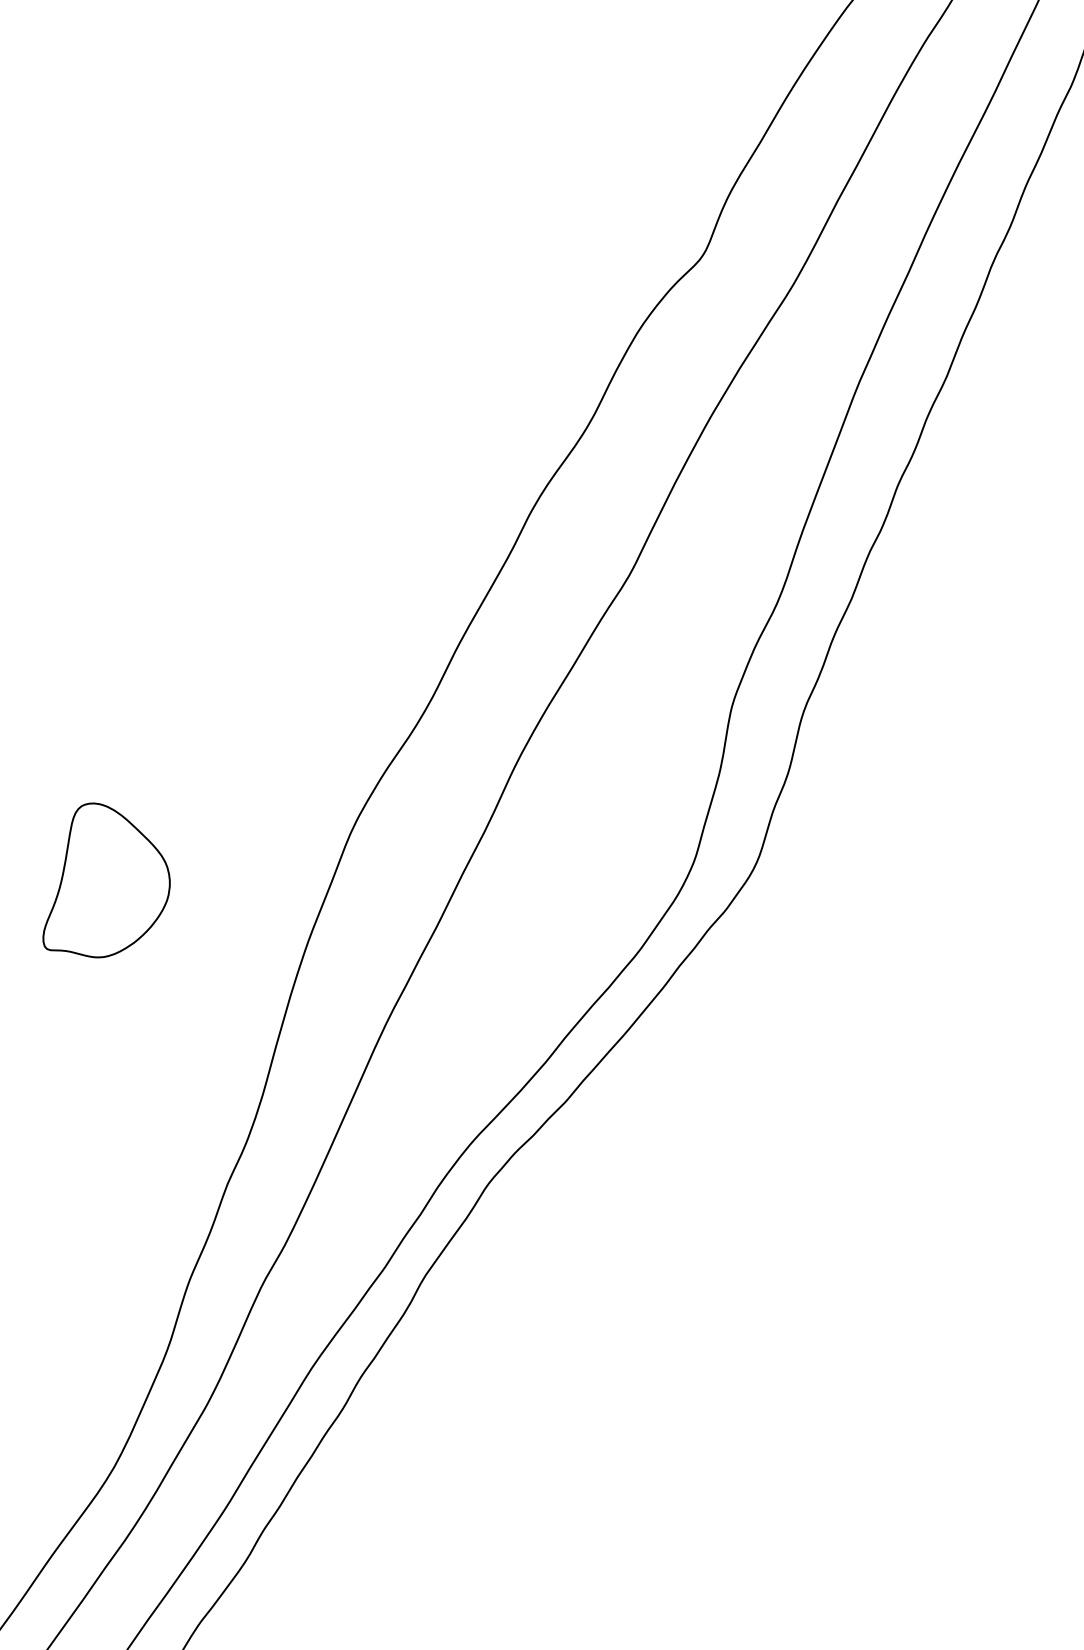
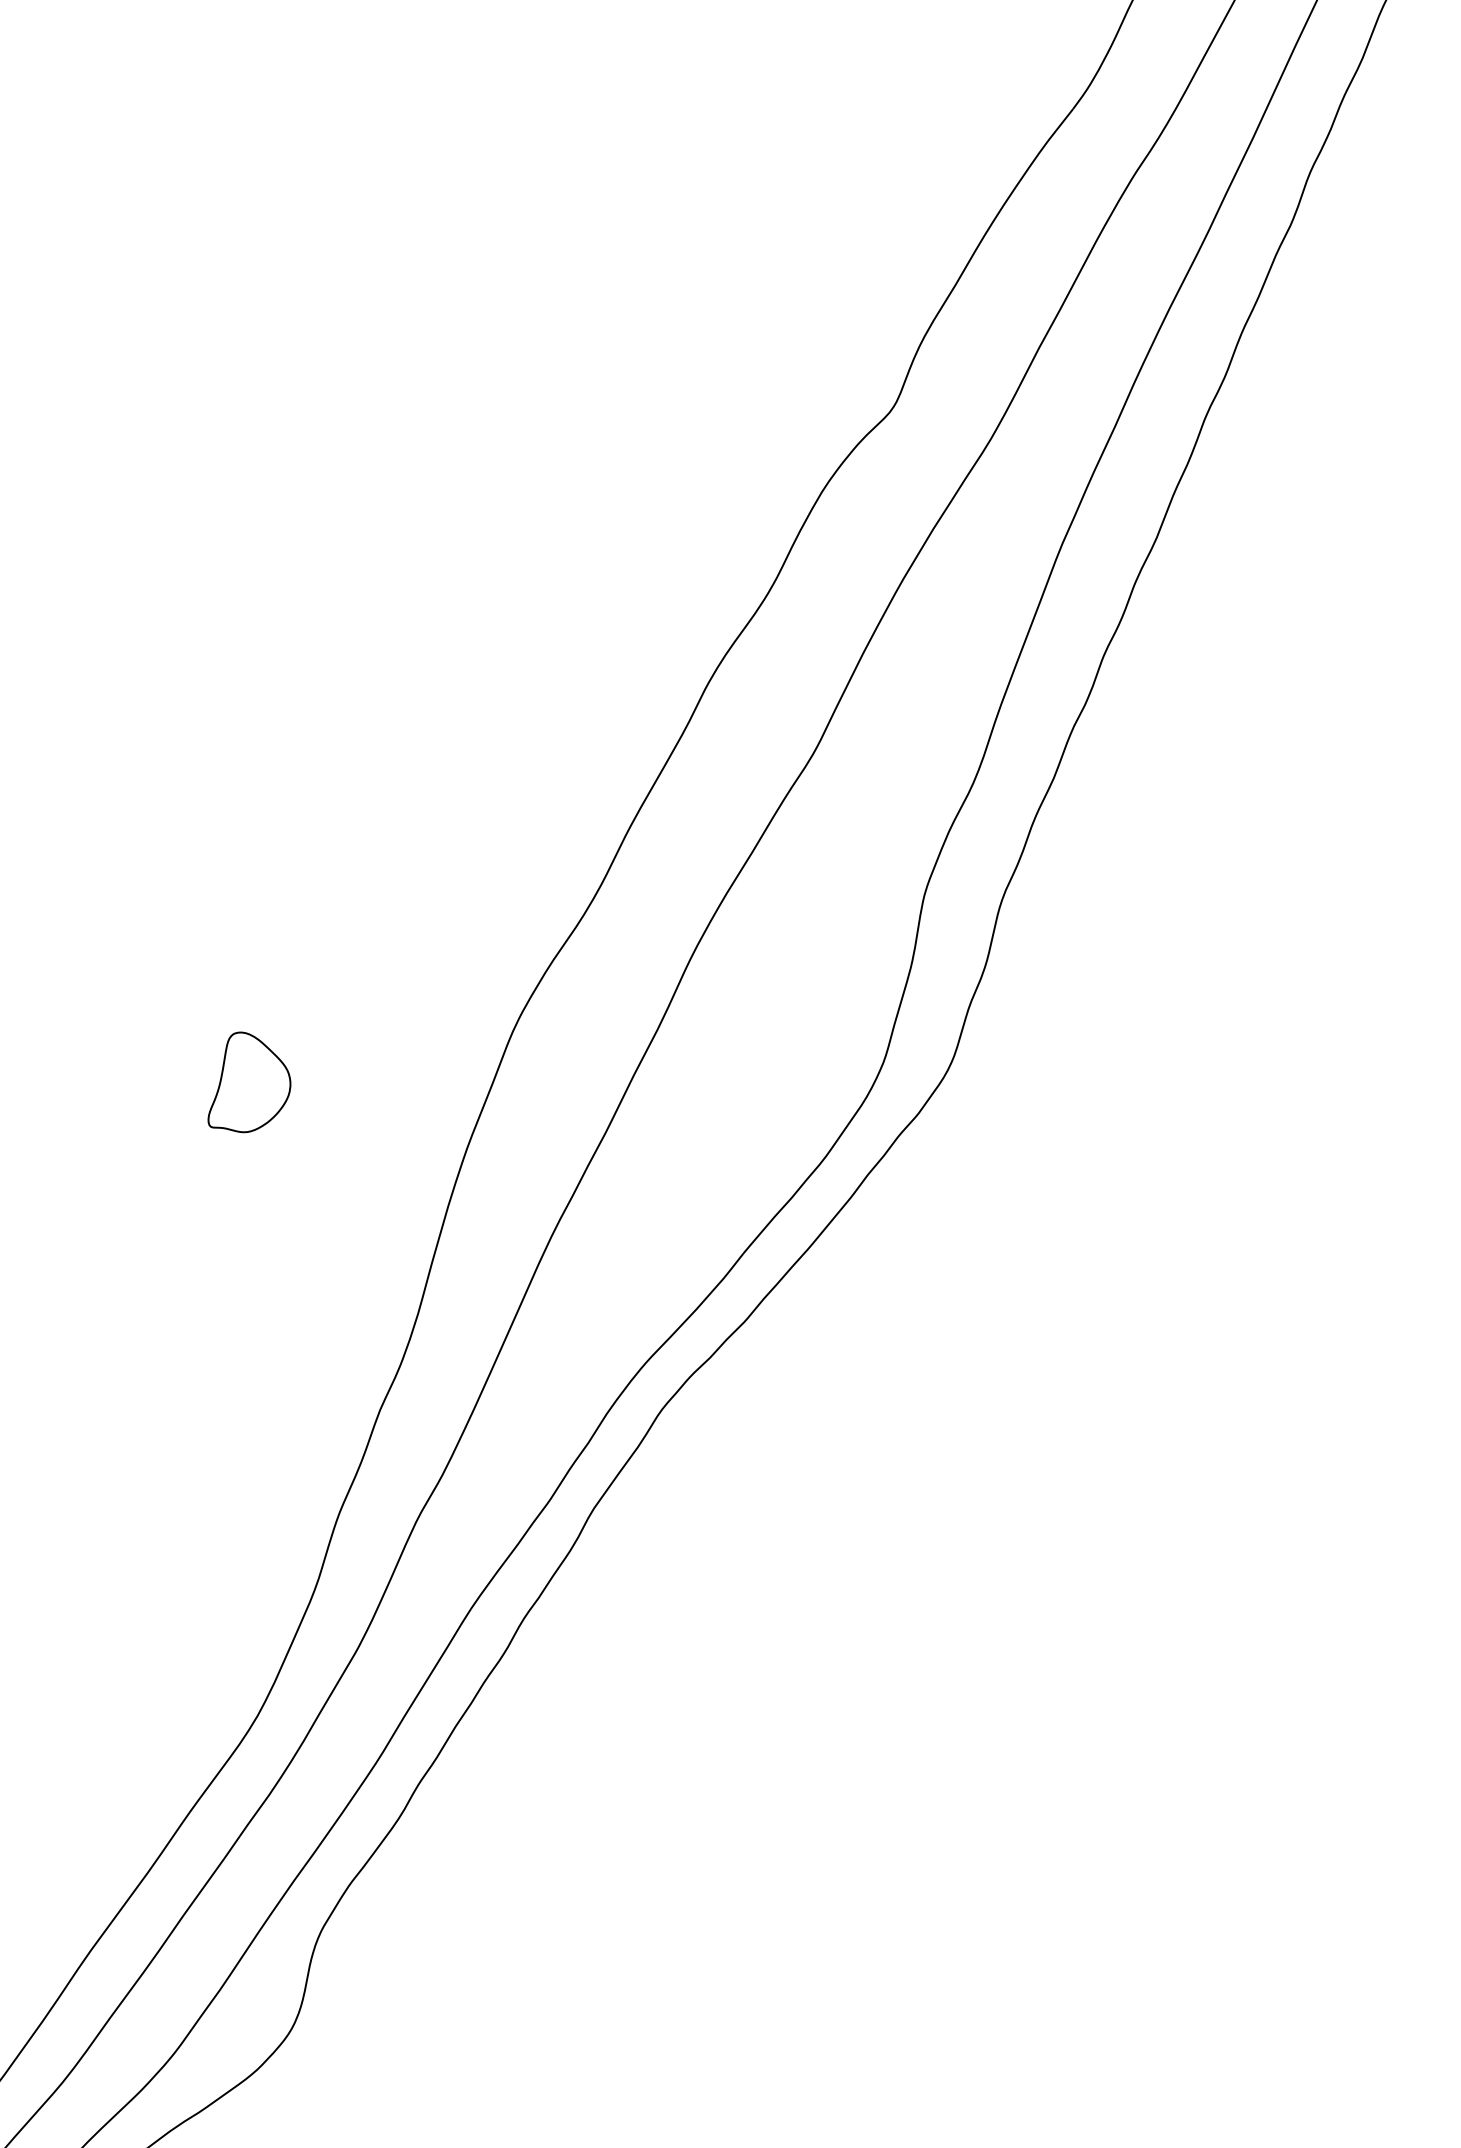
part: (106, 880) -> (249, 1082), size x0.6

